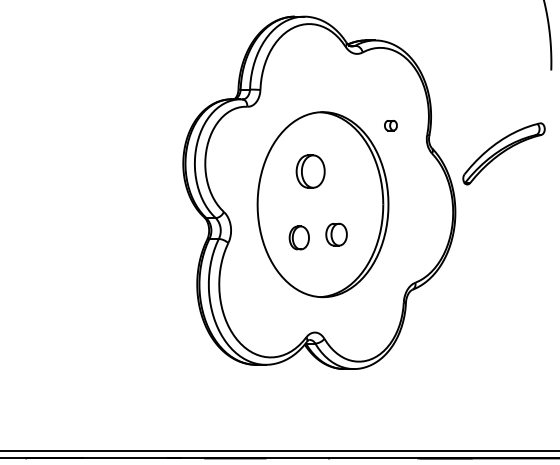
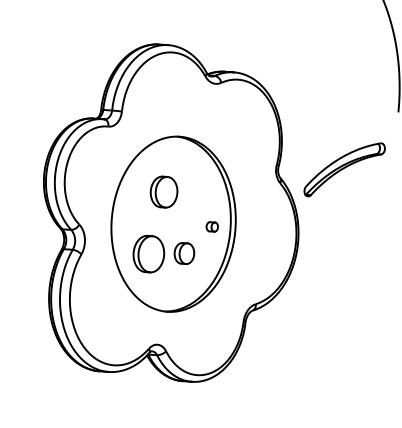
part: (390, 125) -> (211, 226), moved
part: (503, 153) -> (344, 169), moved
part: (299, 237) -> (149, 253), size x1.67

